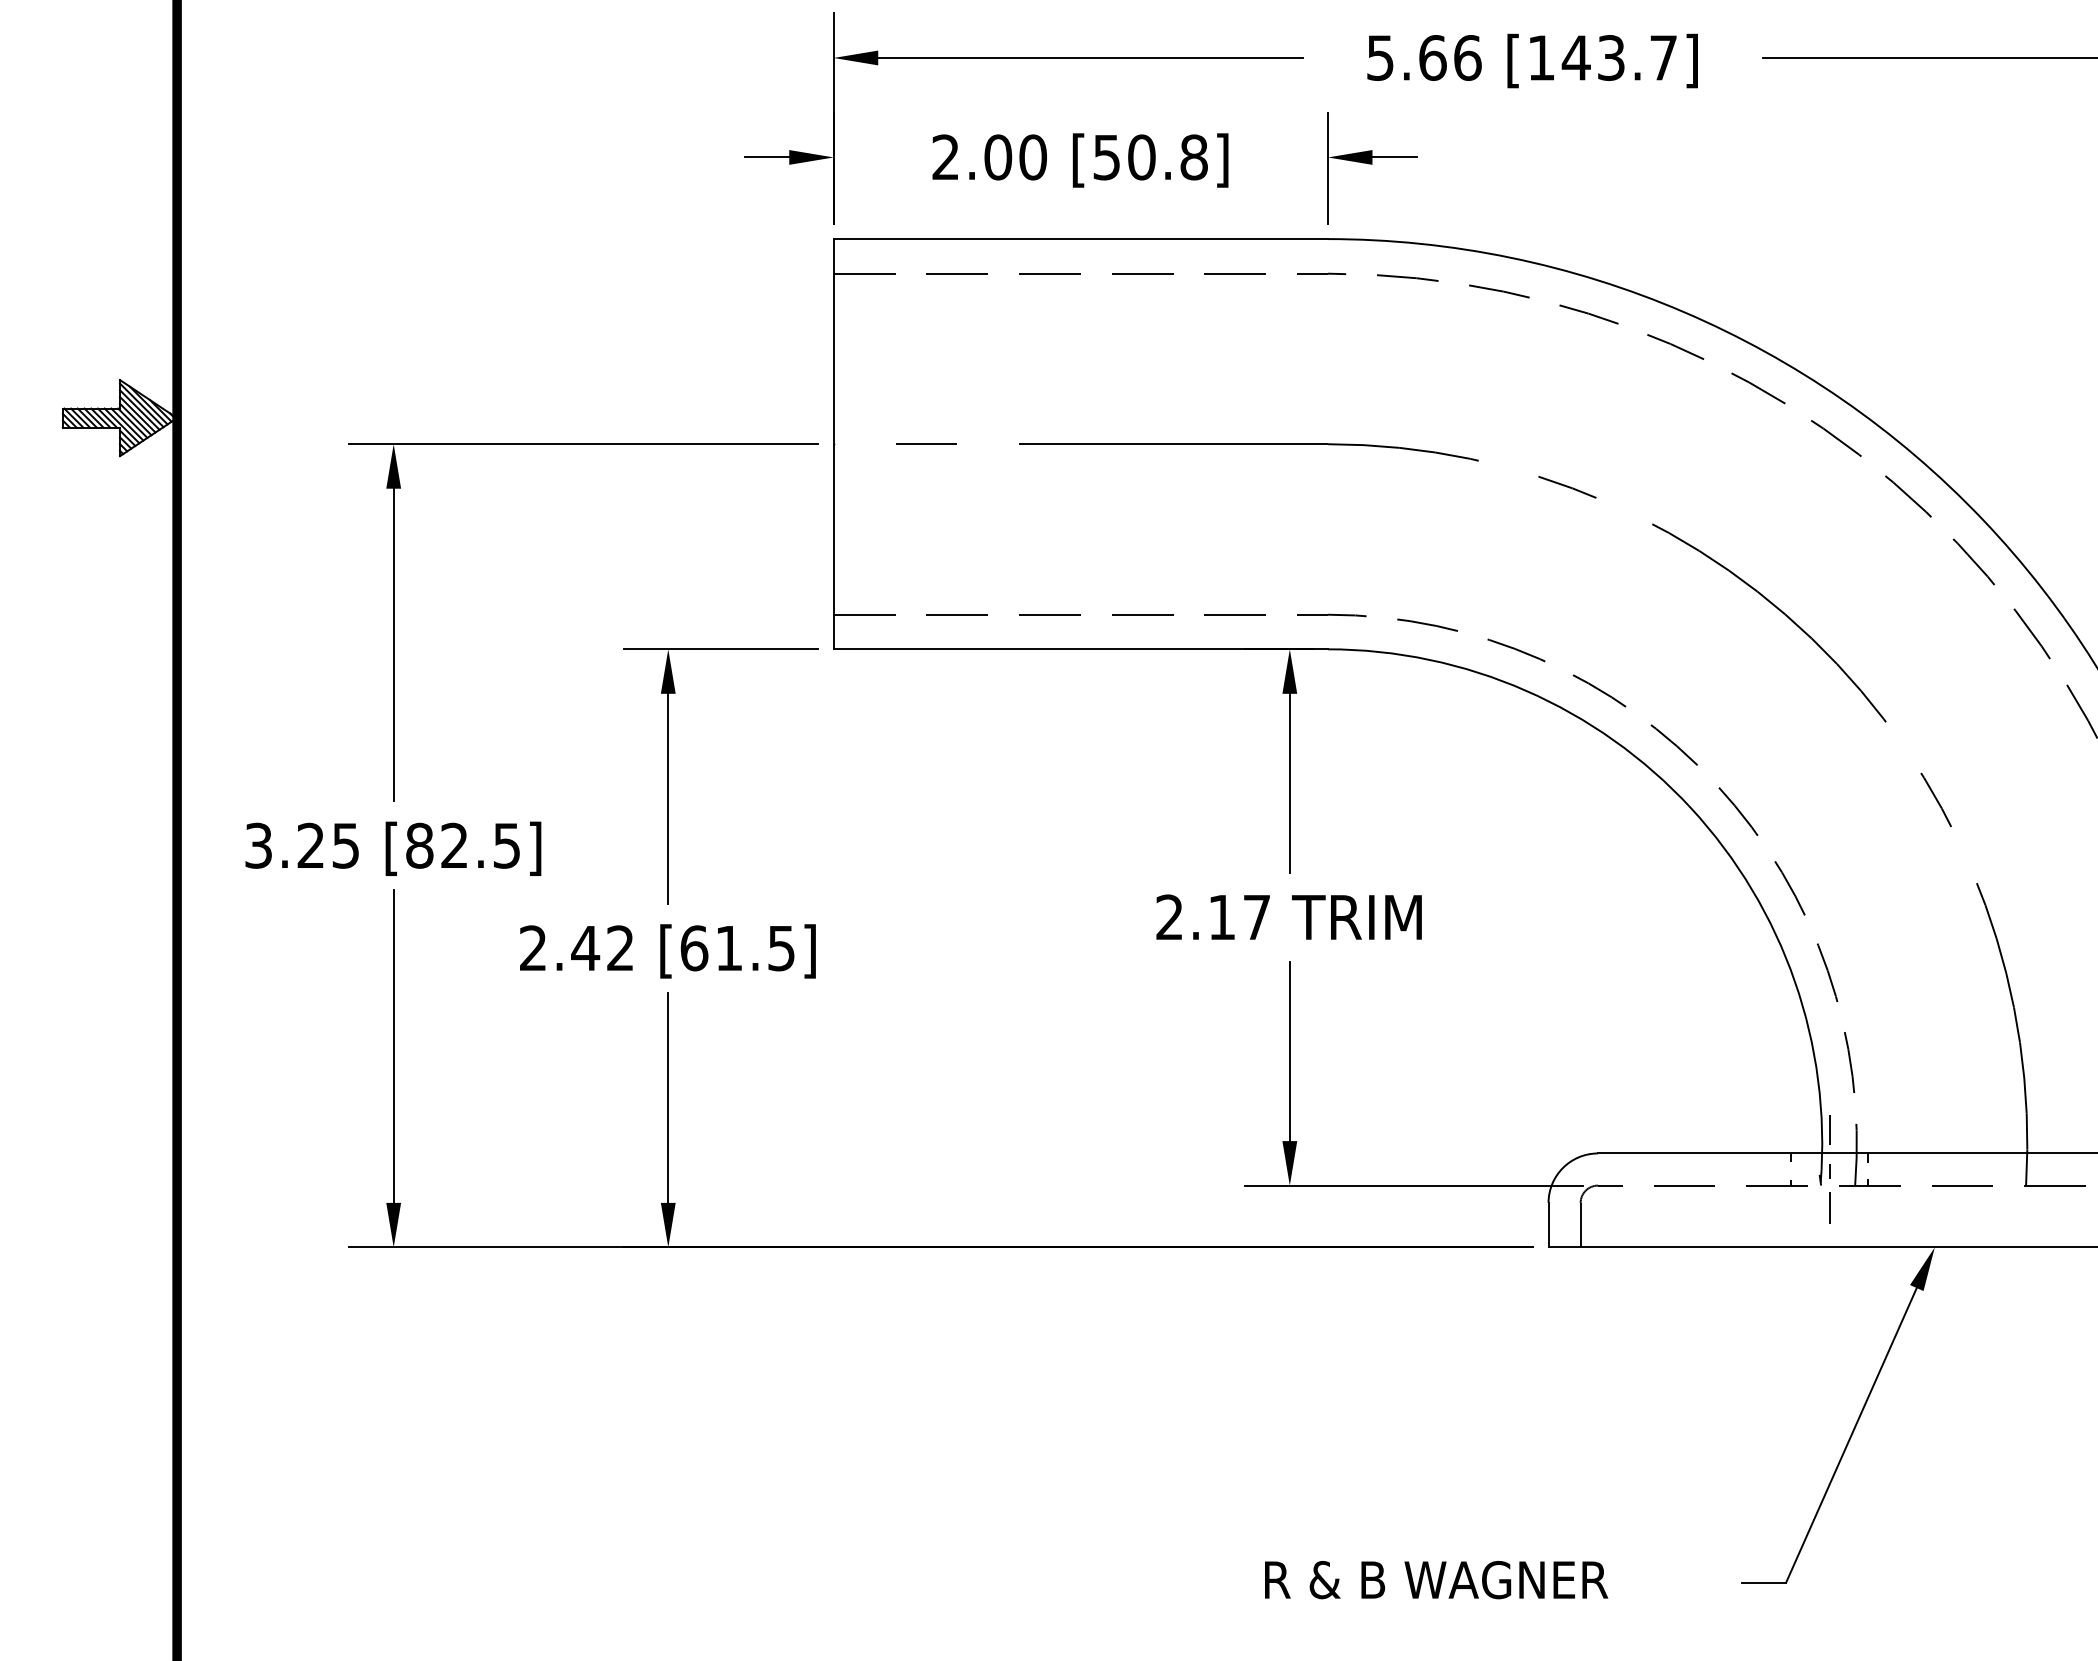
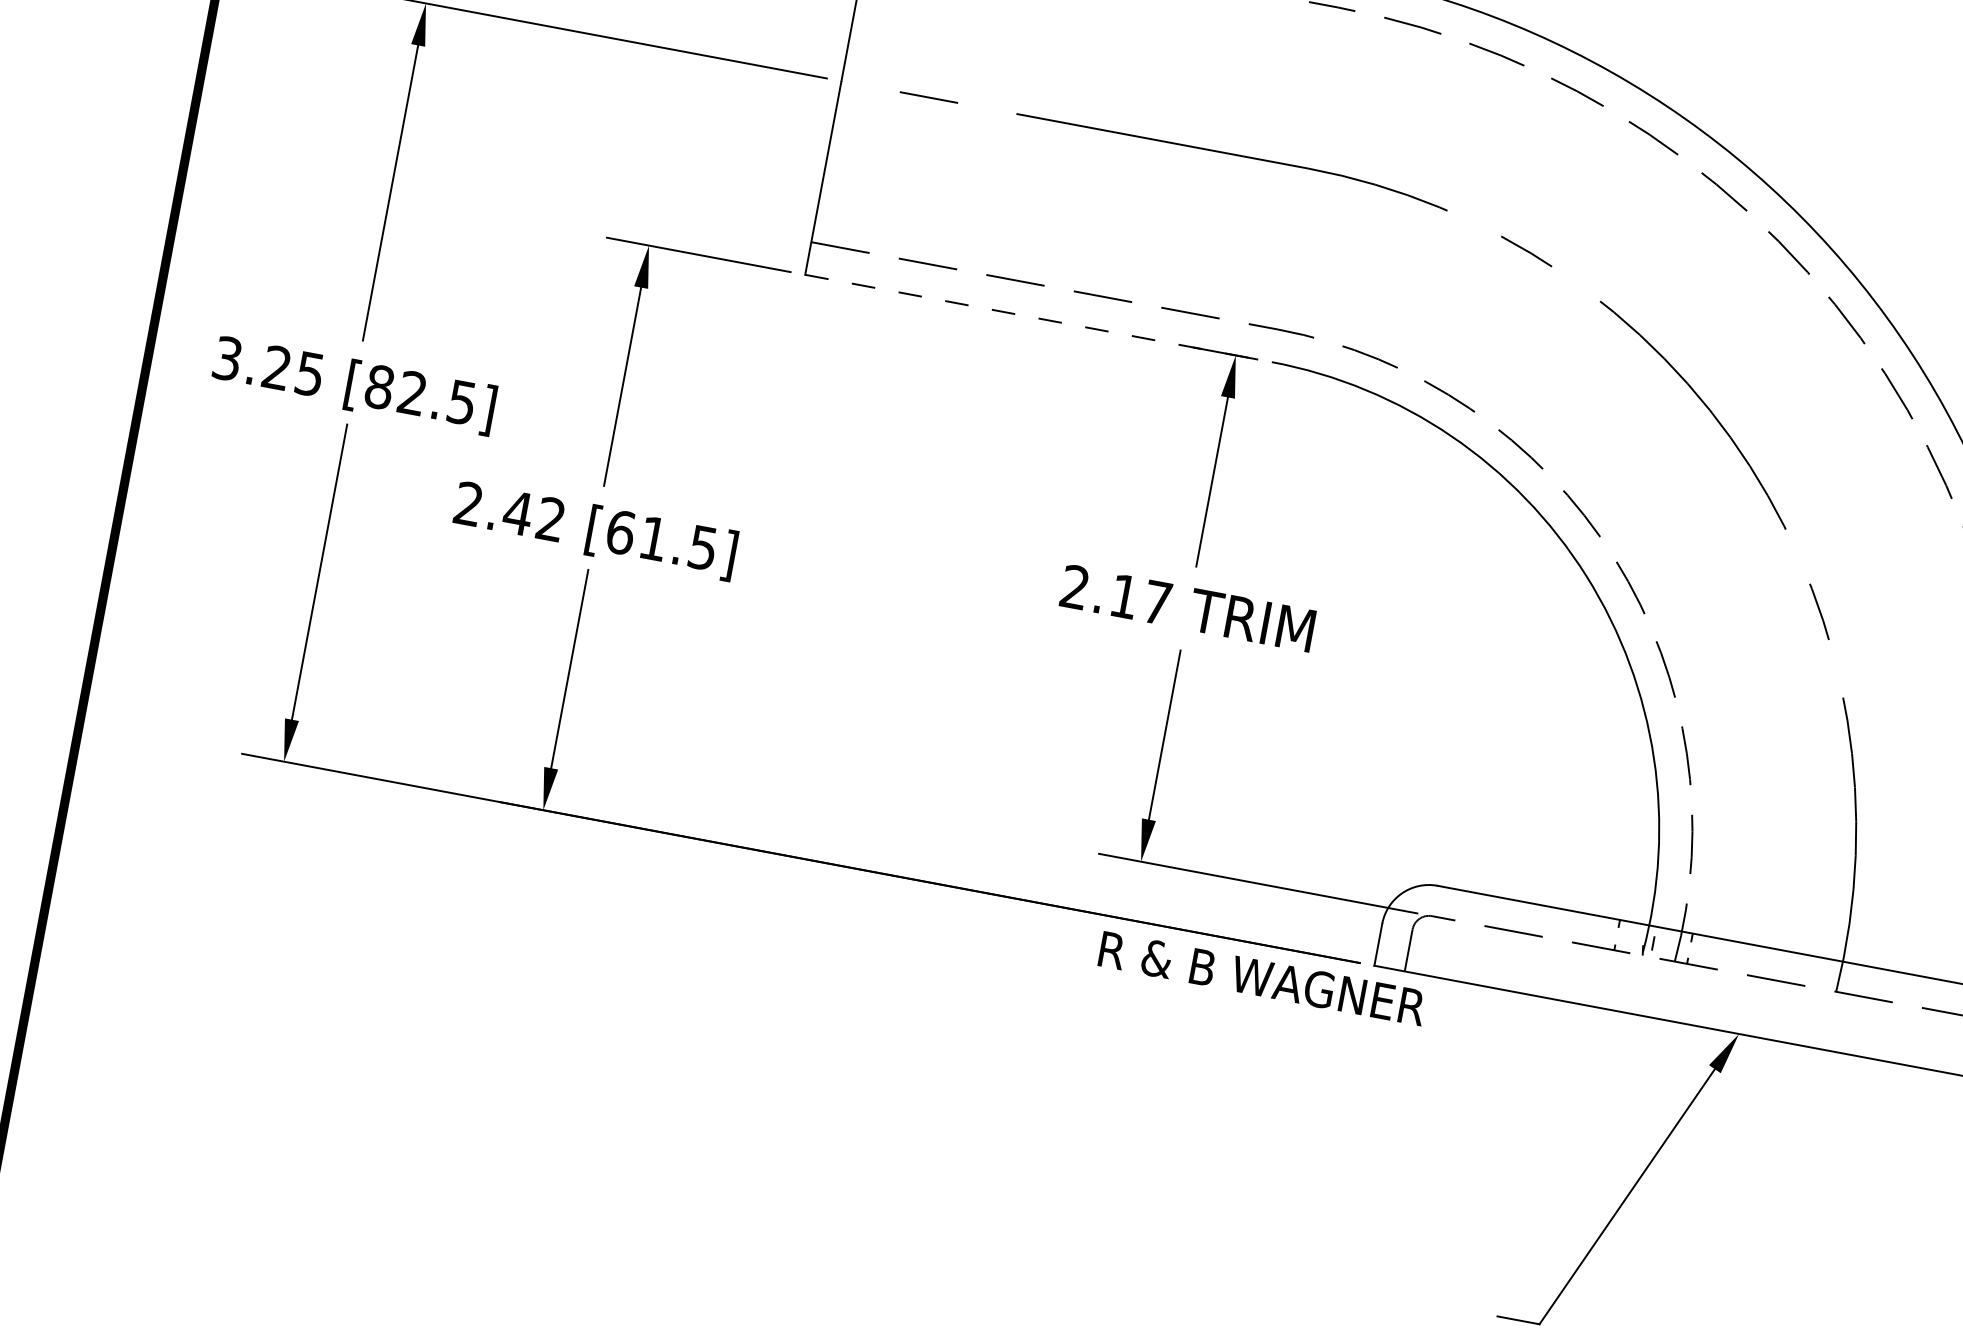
line: (1081, 649) -> (1039, 318), solid -> dashed
line: (1829, 1129) -> (1660, 904), removed
line: (1829, 1208) -> (1646, 978), removed
text: (1436, 1580) -> (1262, 979), moved

